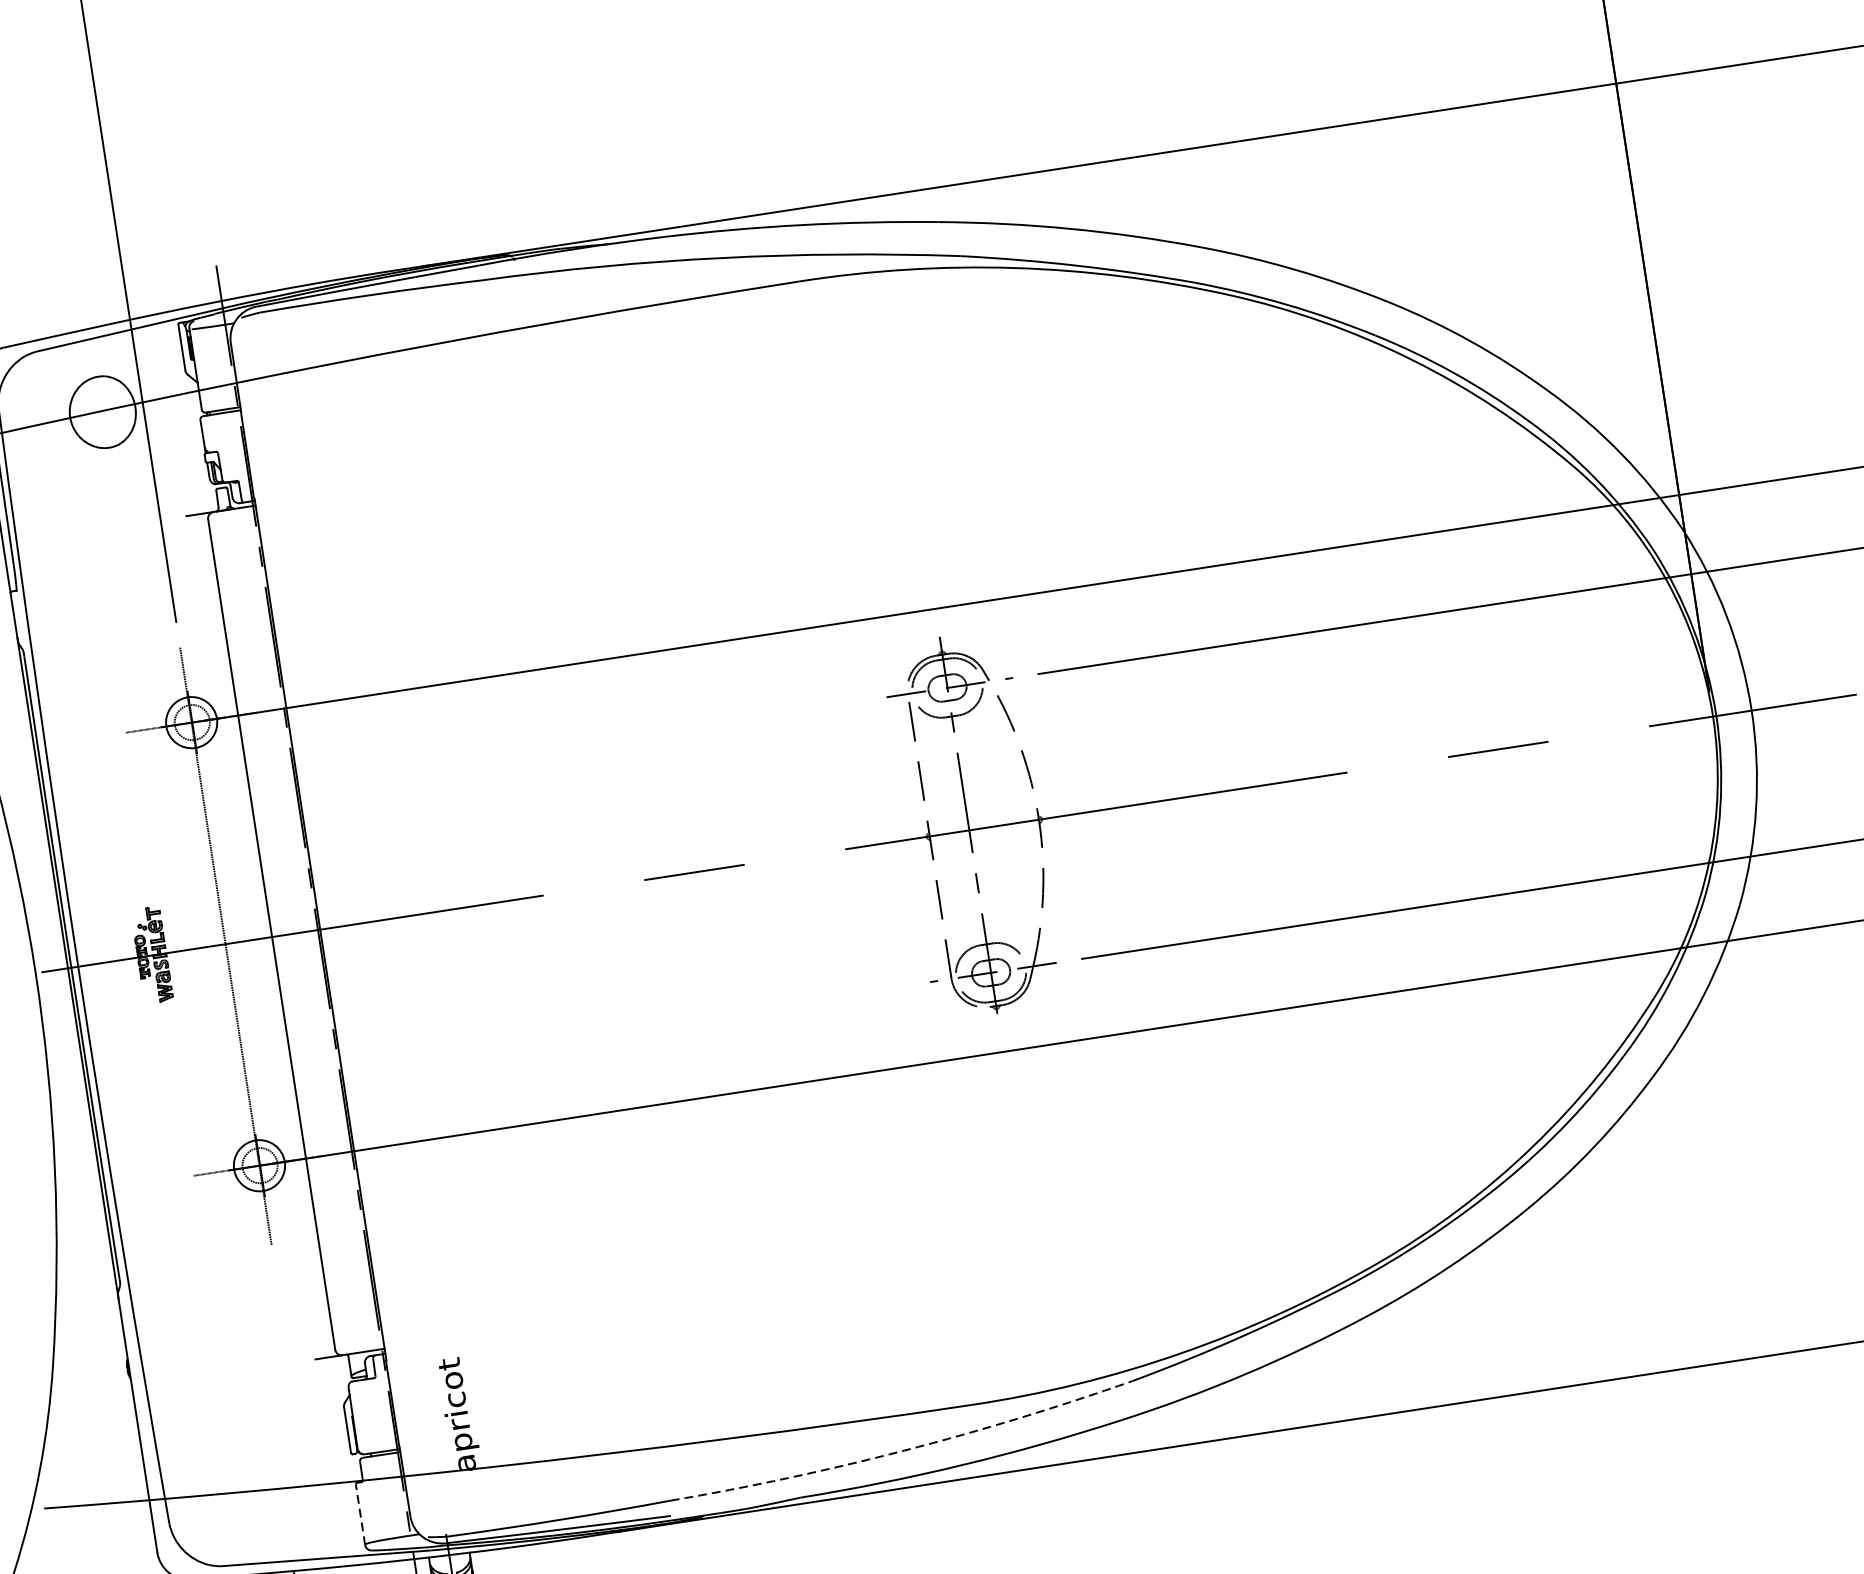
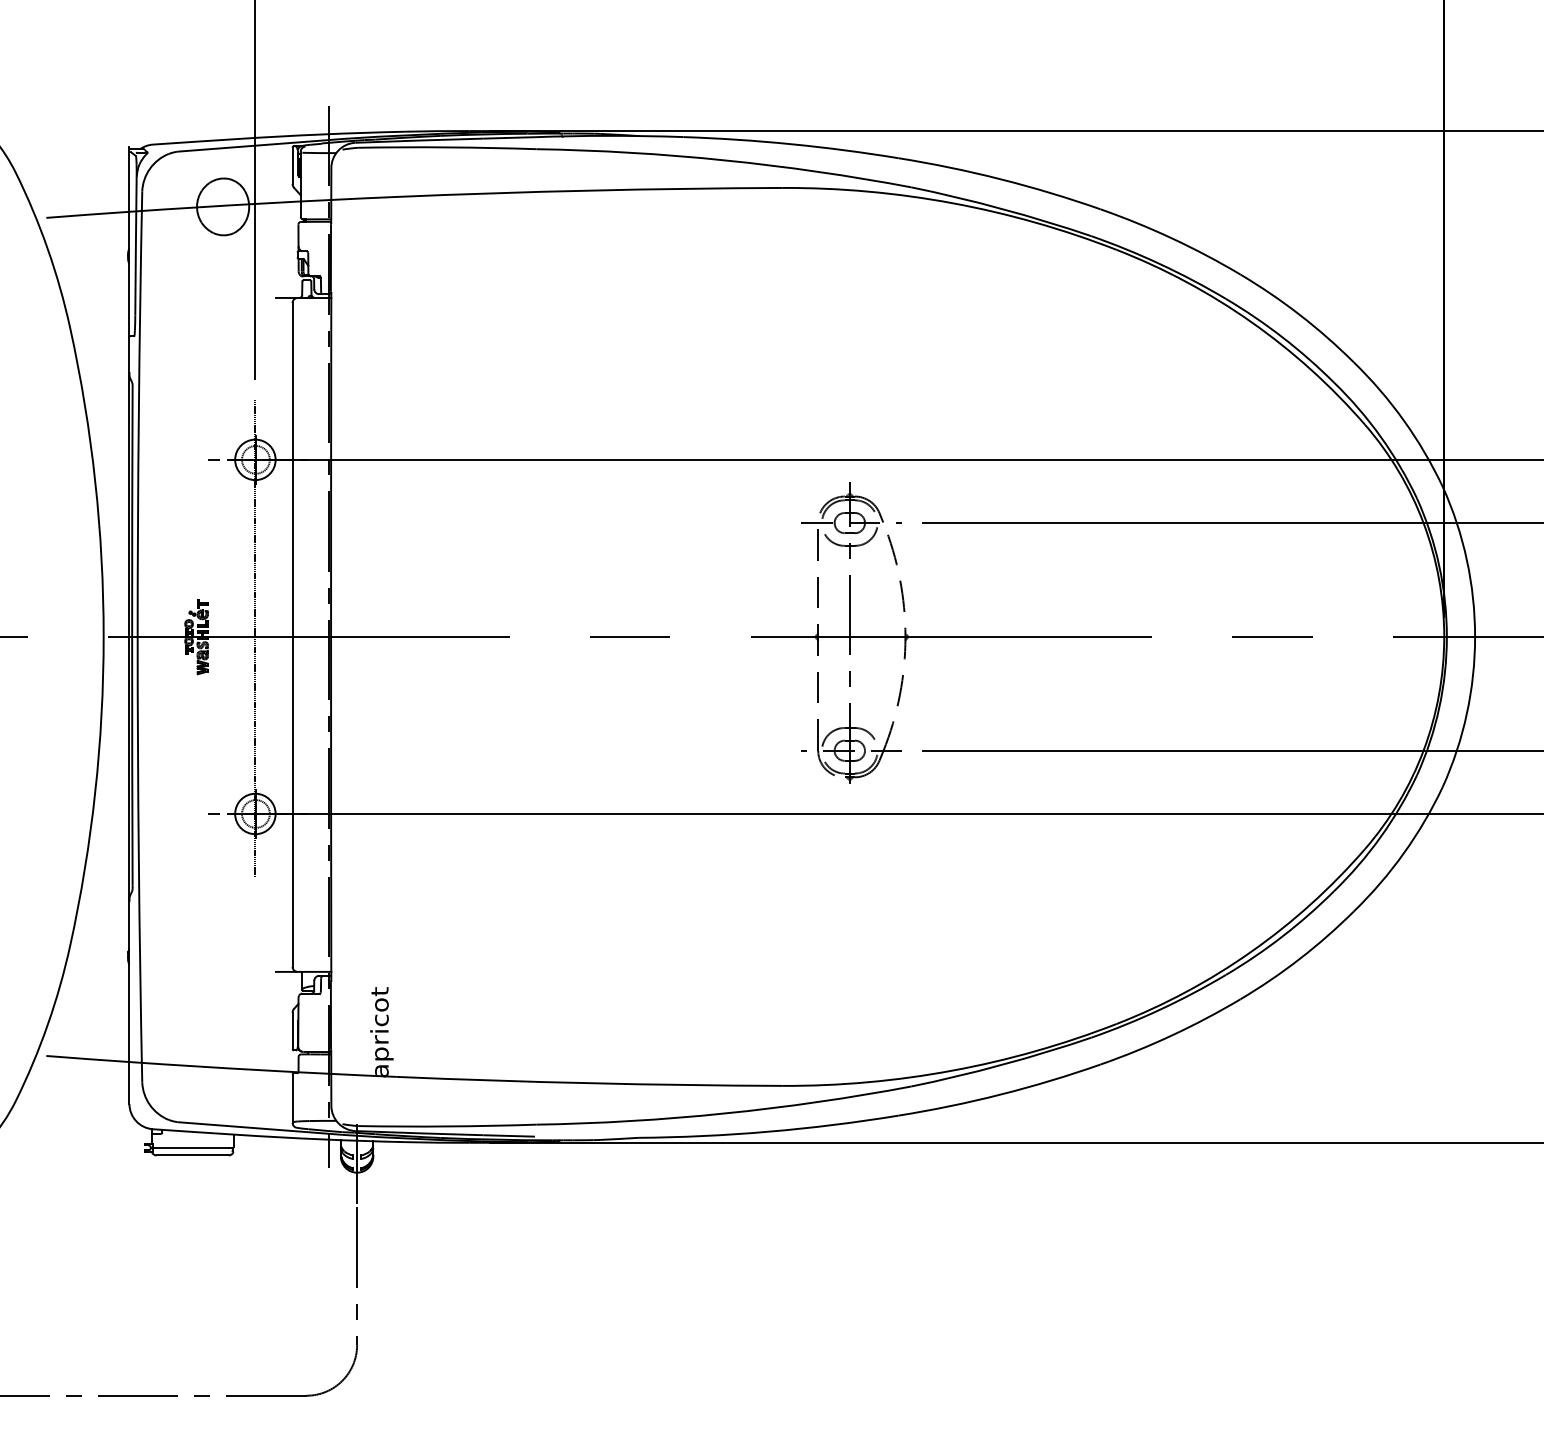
arc: (903, 1450) -> (724, 1113), dashed -> solid
line: (360, 1514) -> (292, 1098), dashed -> solid

